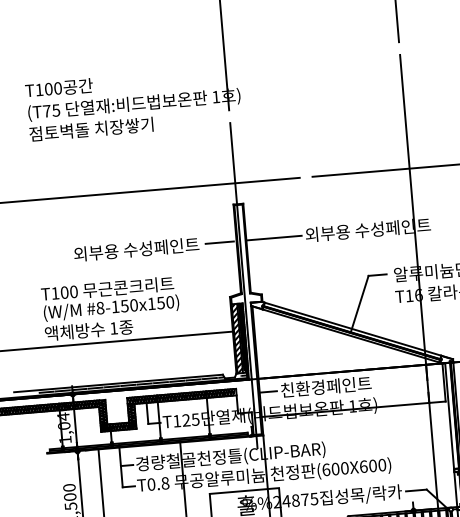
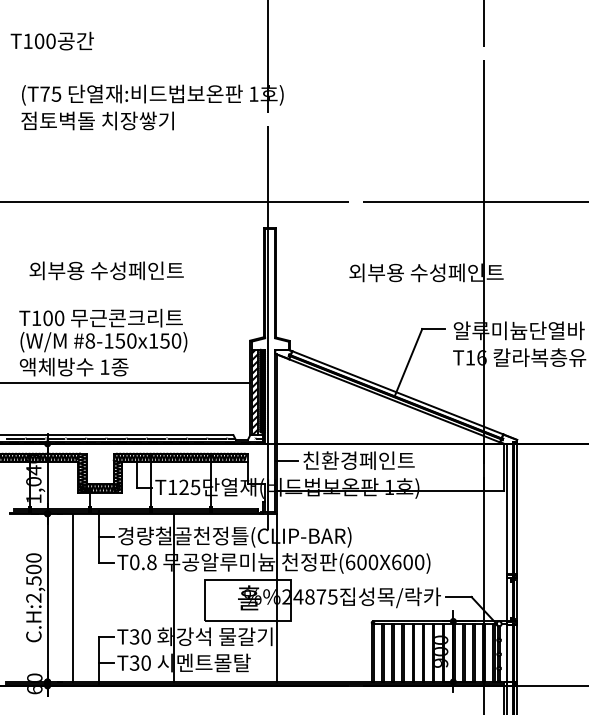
text: (58, 87) -> (51, 40), moved
line: (274, 238) -> (310, 273), removed
line: (219, 243) -> (242, 273), removed
text: (136, 249) -> (106, 270), moved

